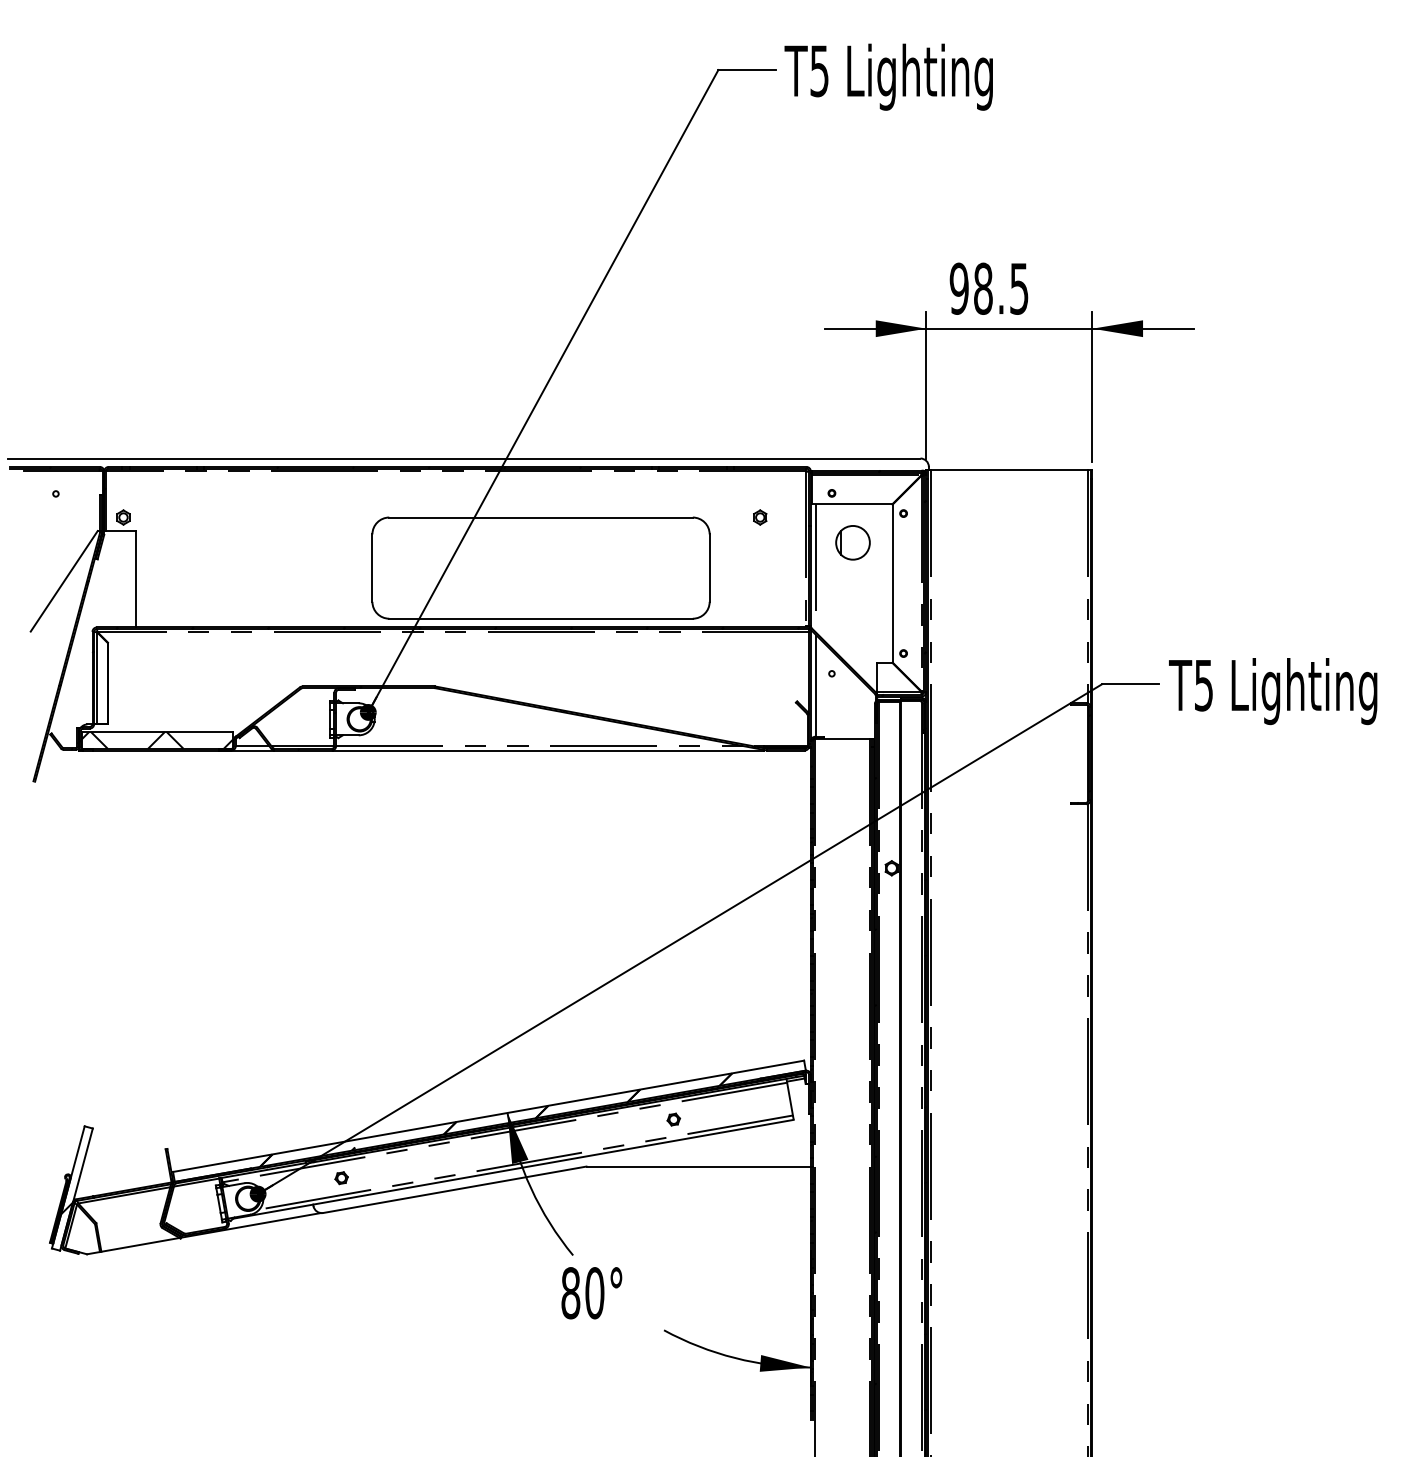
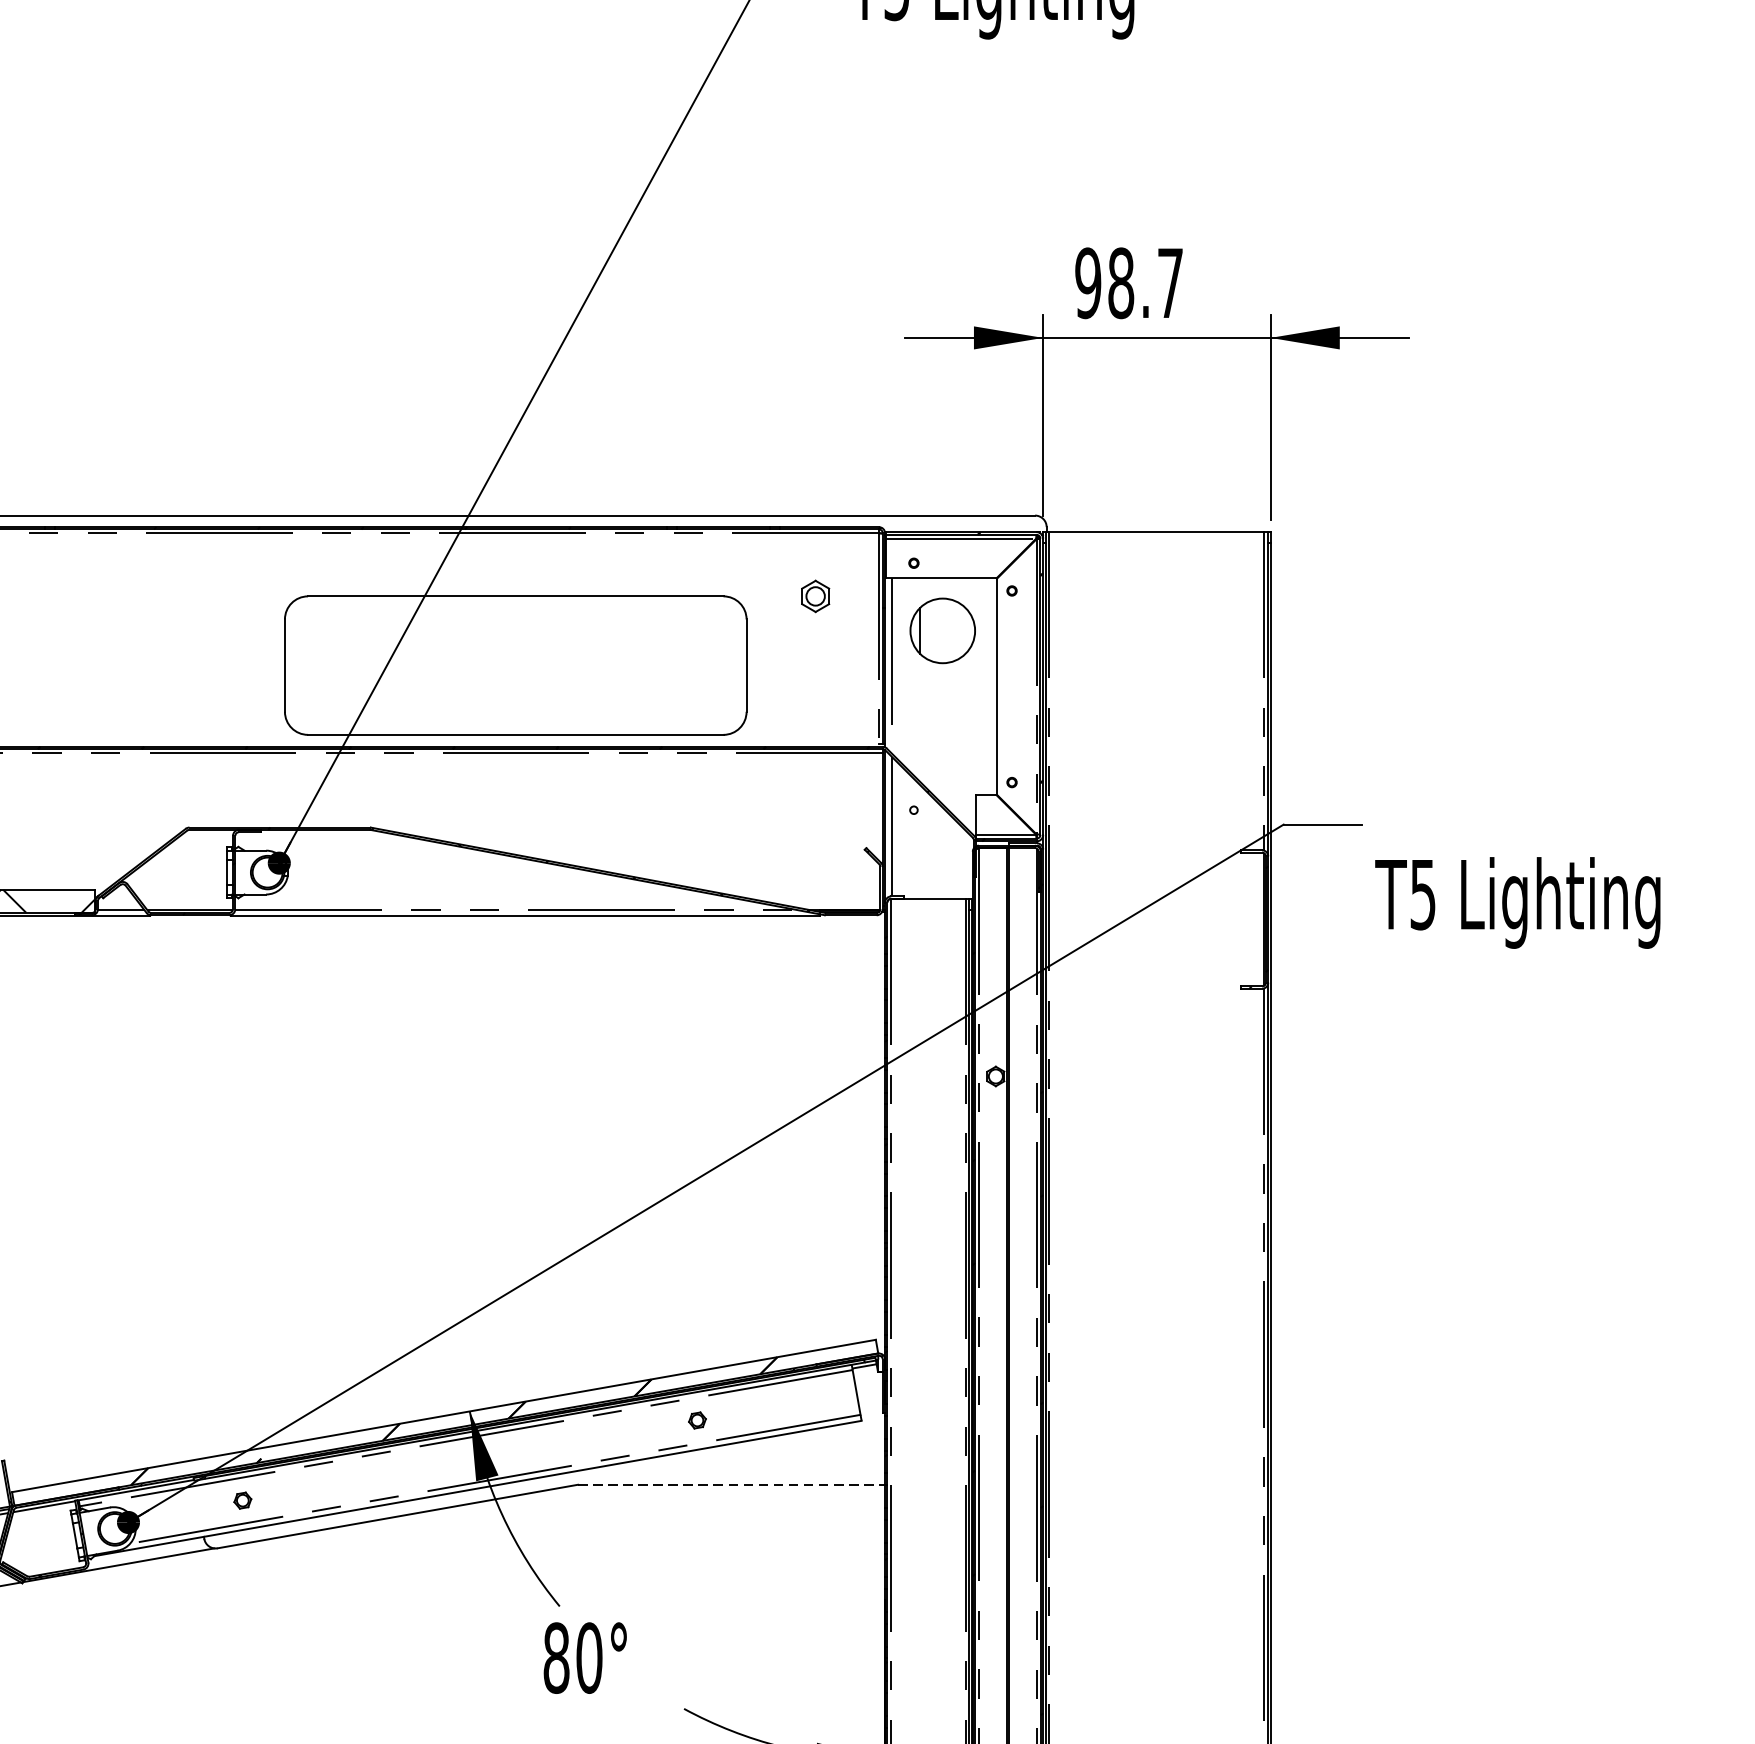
text: (1019, 288) -> (1170, 282), 98.5 -> 98.7
part: (760, 517) -> (816, 596), size x1.6
part: (852, 542) -> (942, 630), size x1.4
text: (1273, 691) -> (1518, 902), moved
line: (699, 1166) -> (732, 1484), solid -> dashed

